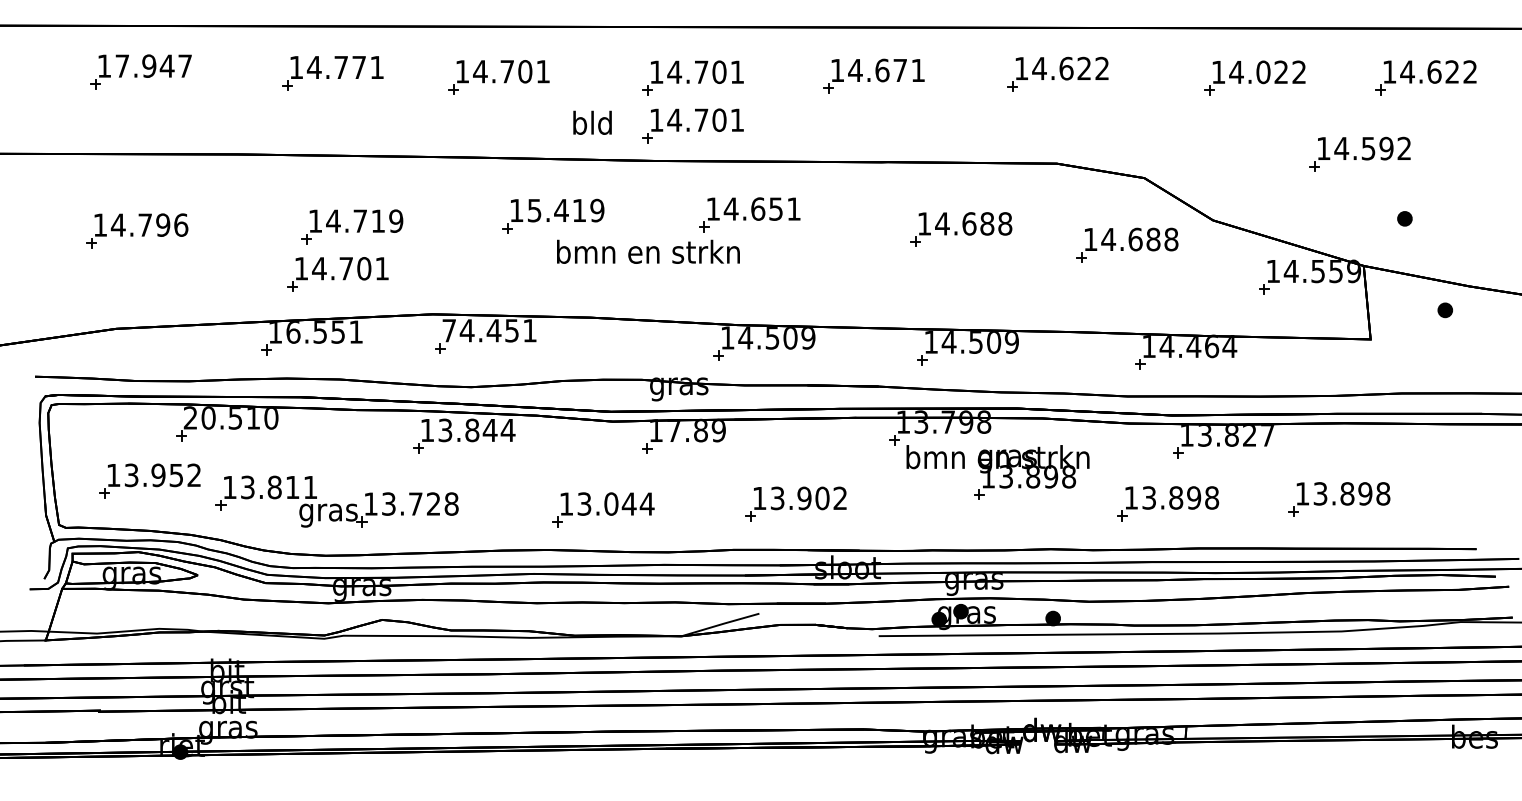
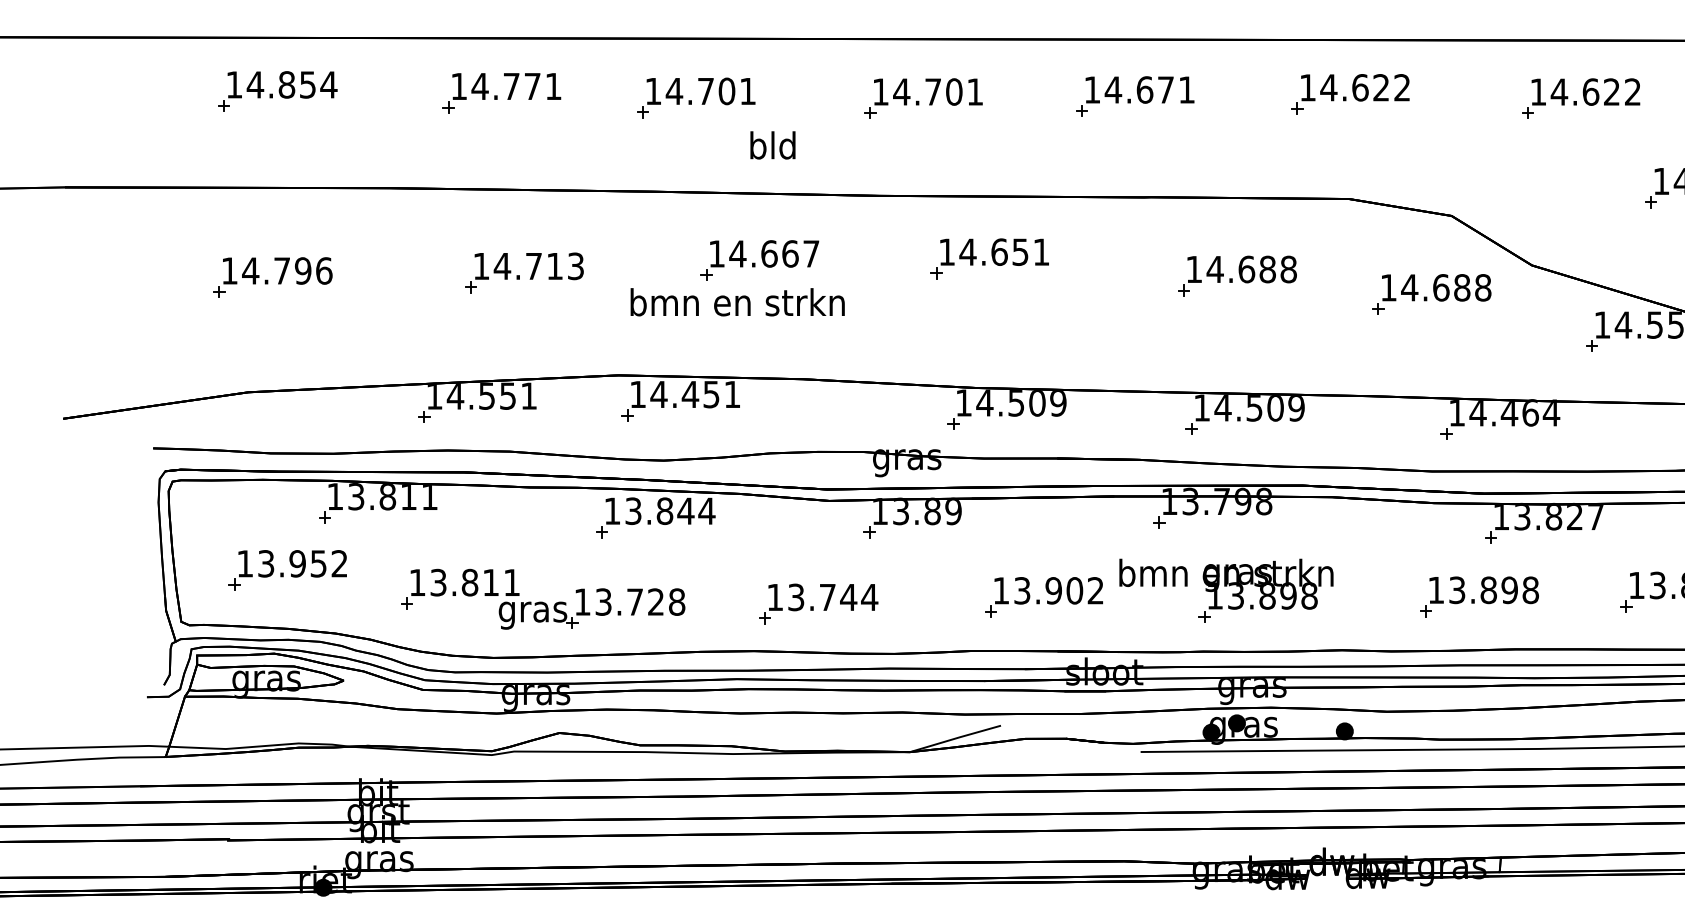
text: (153, 65) -> (291, 84), 17.947 -> 14.854
text: (1263, 71) -> (1590, 91), 14.022 -> 14.622
text: (592, 122) -> (772, 144), moved
part: (692, 125) -> (922, 154), removed
text: (565, 210) -> (774, 253), 15.419 -> 14.667
text: (396, 220) -> (576, 265), 14.719 -> 14.713
text: (648, 251) -> (737, 301), moved
part: (337, 274) -> (507, 328), removed
text: (448, 330) -> (637, 394), 74.451 -> 14.451
text: (292, 332) -> (454, 396), 16.551 -> 14.551
text: (230, 417) -> (381, 496), 20.510 -> 13.811
text: (673, 430) -> (900, 511), 17.89 -> 13.89
part: (997, 472) -> (1225, 590), moved
part: (336, 501) -> (542, 599), moved
text: (611, 503) -> (827, 596), 13.044 -> 13.744

